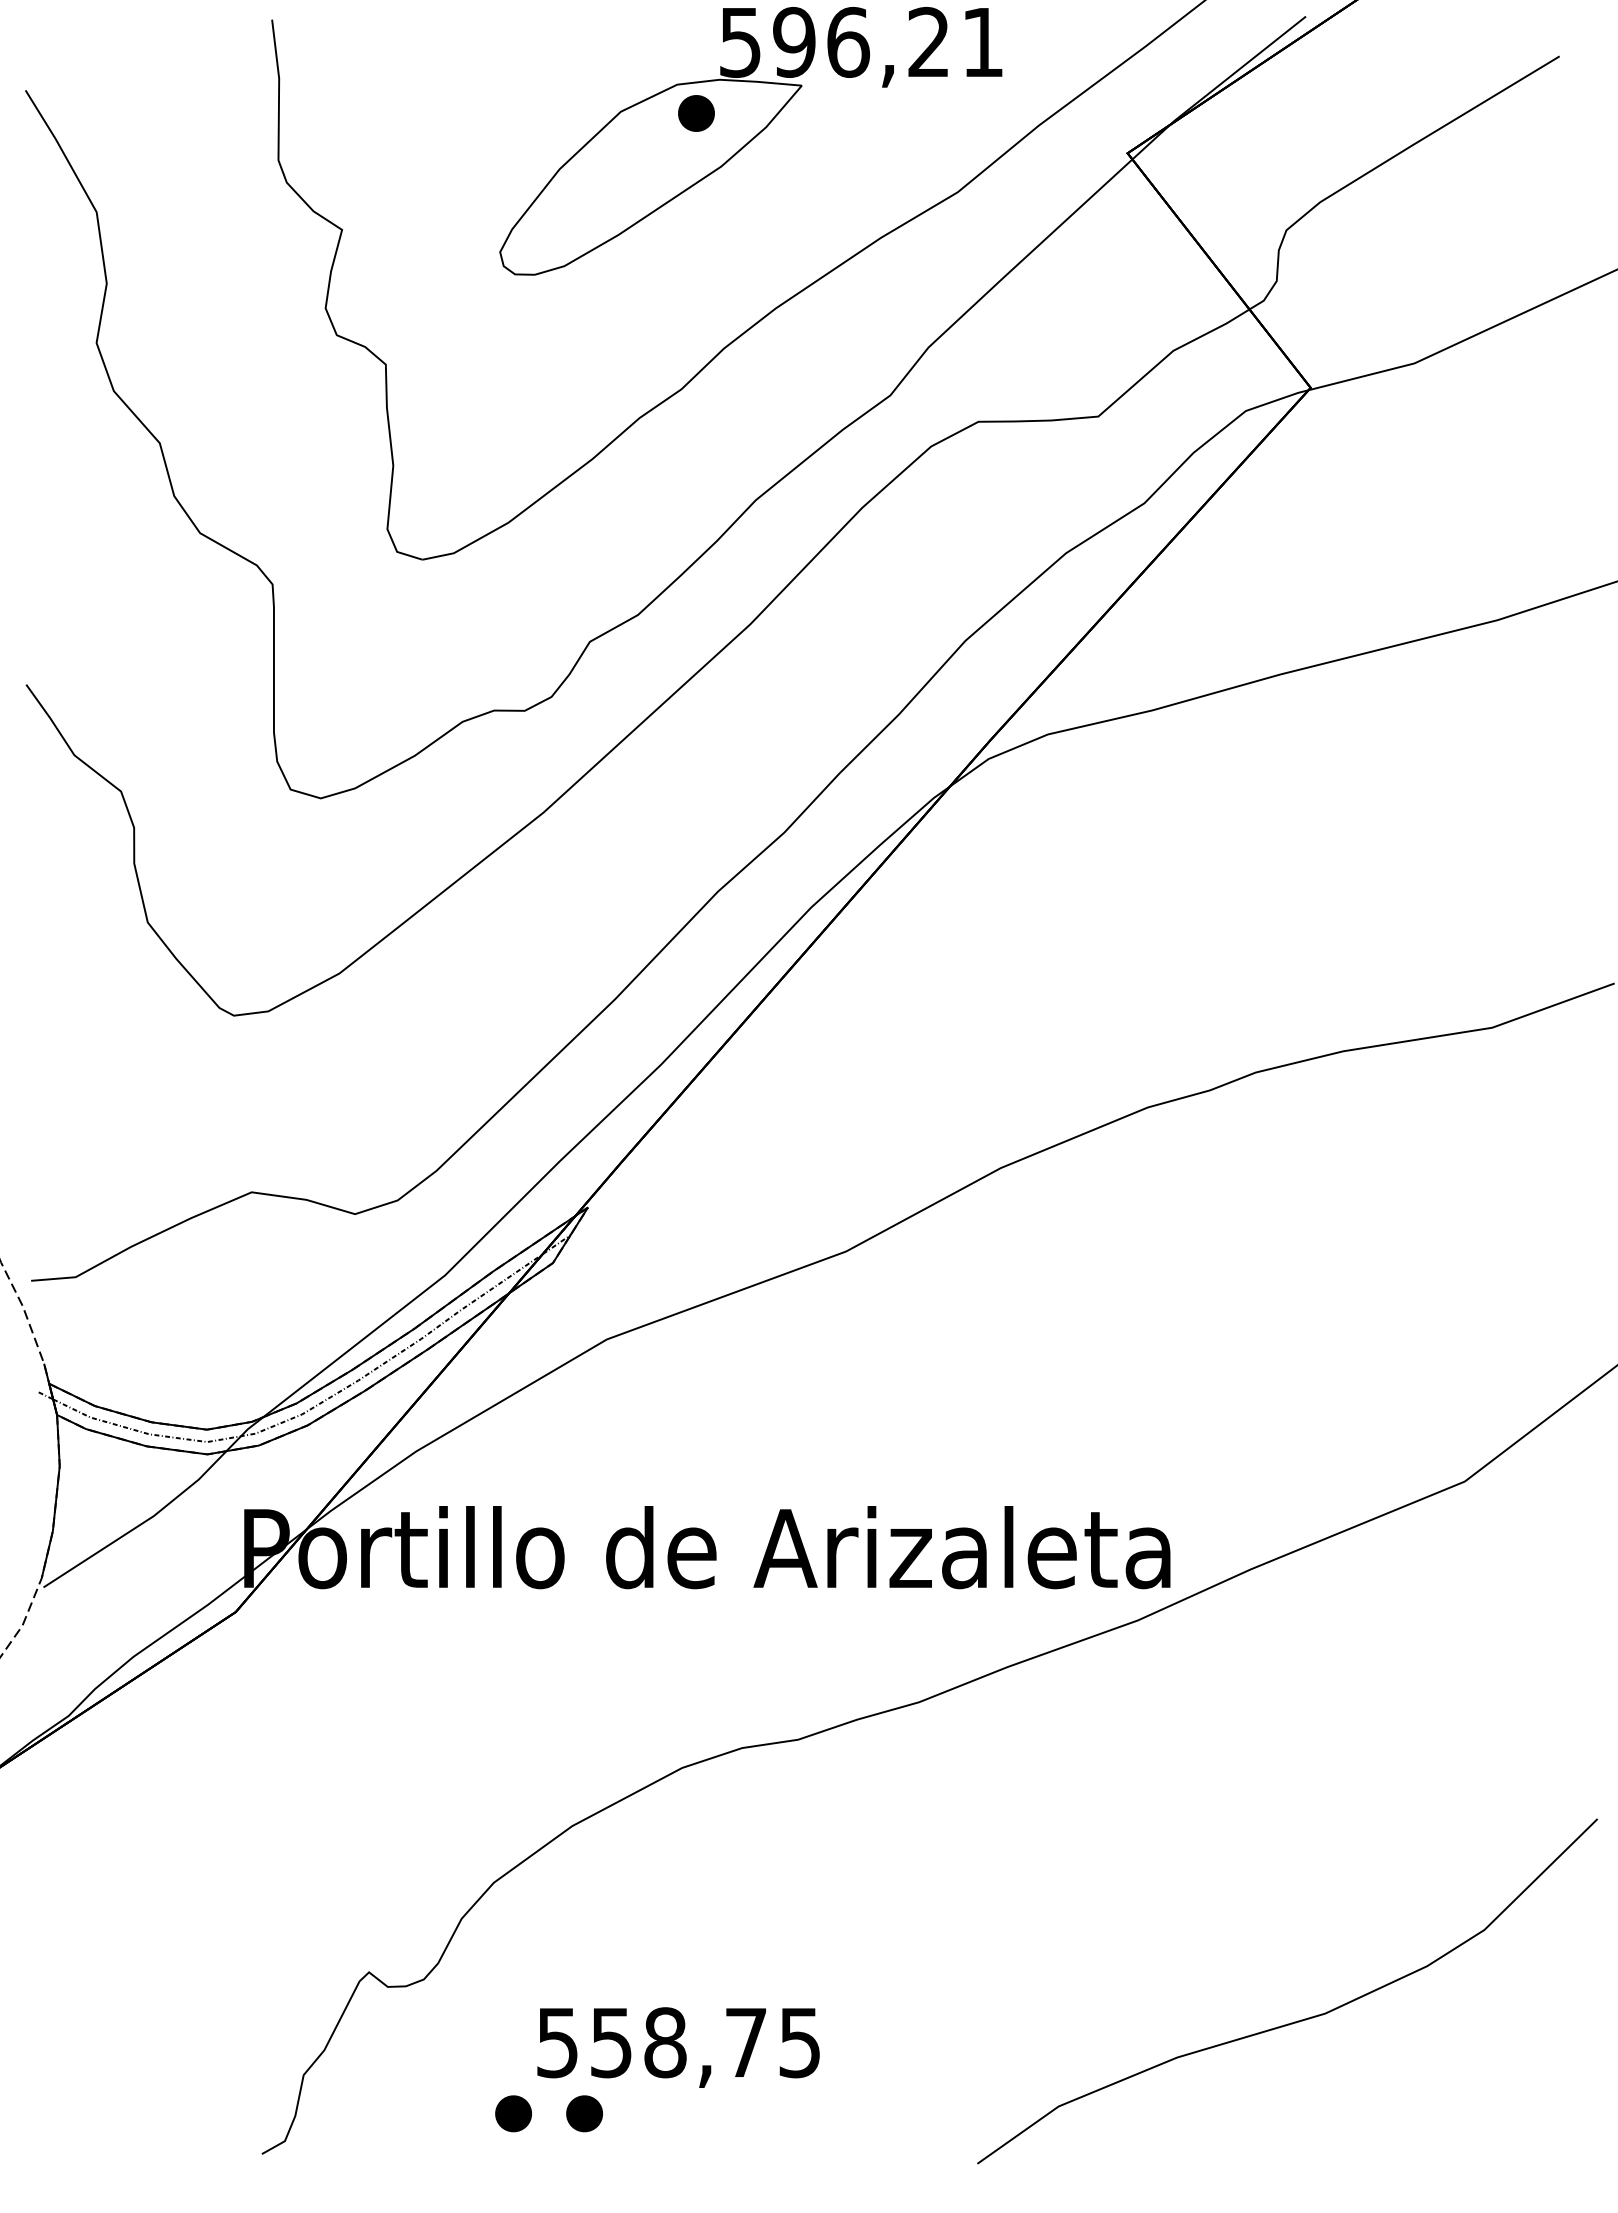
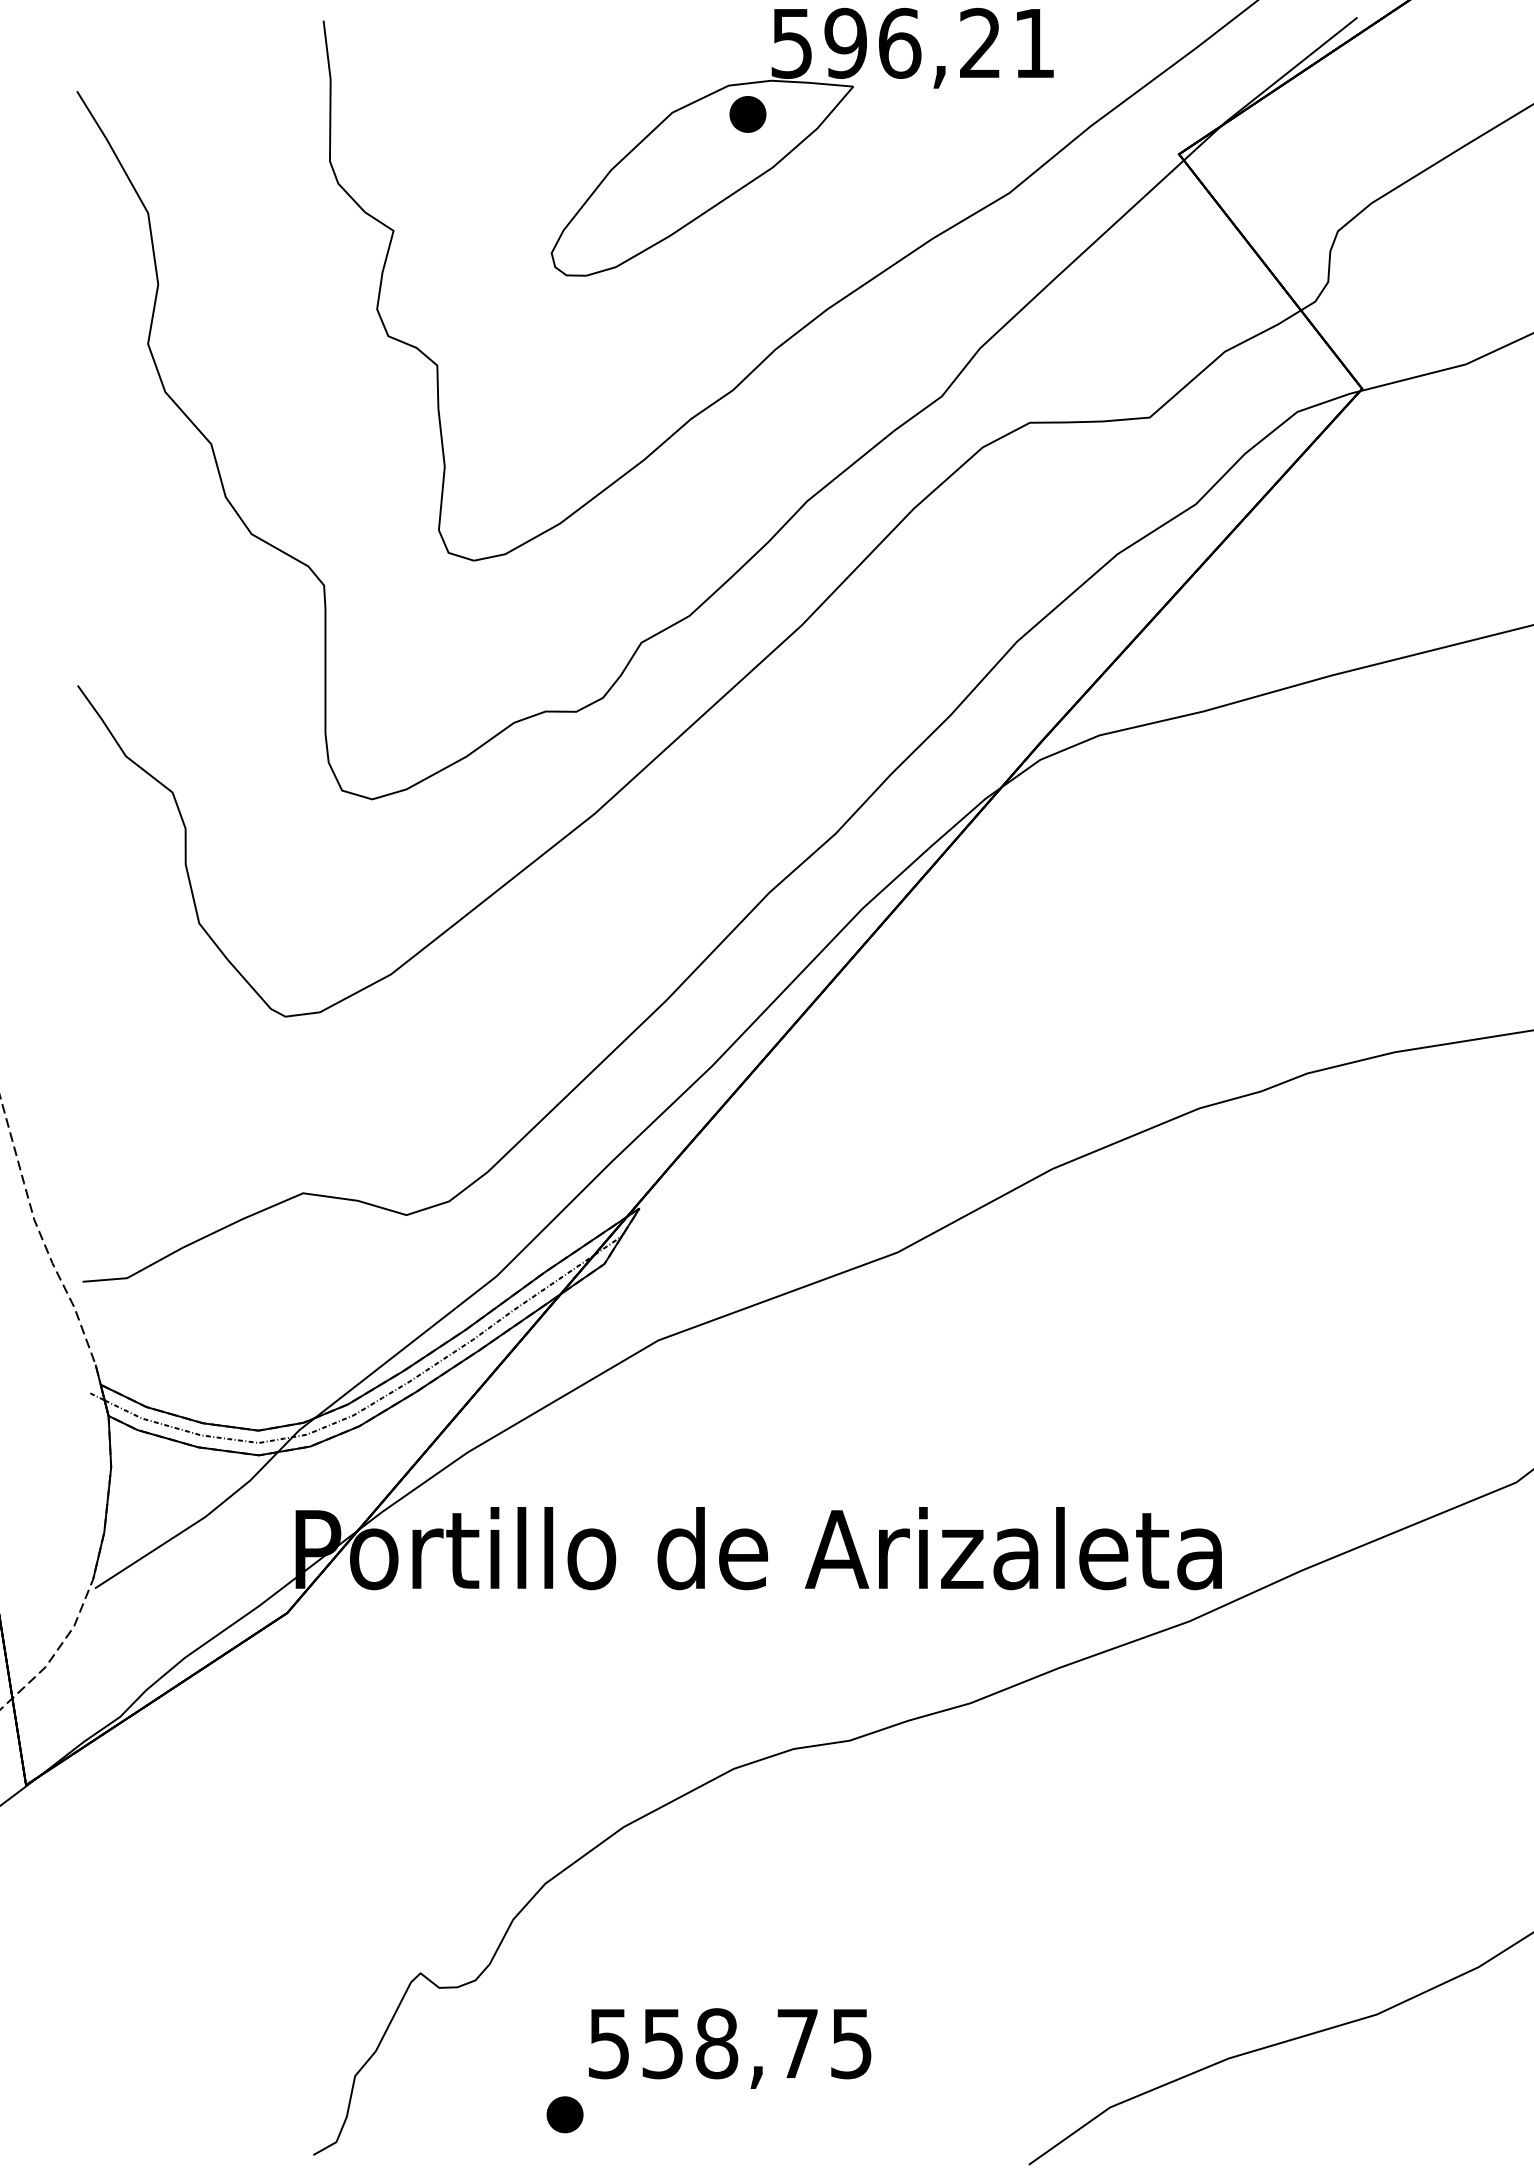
part: (584, 2113) -> (635, 2114), removed

